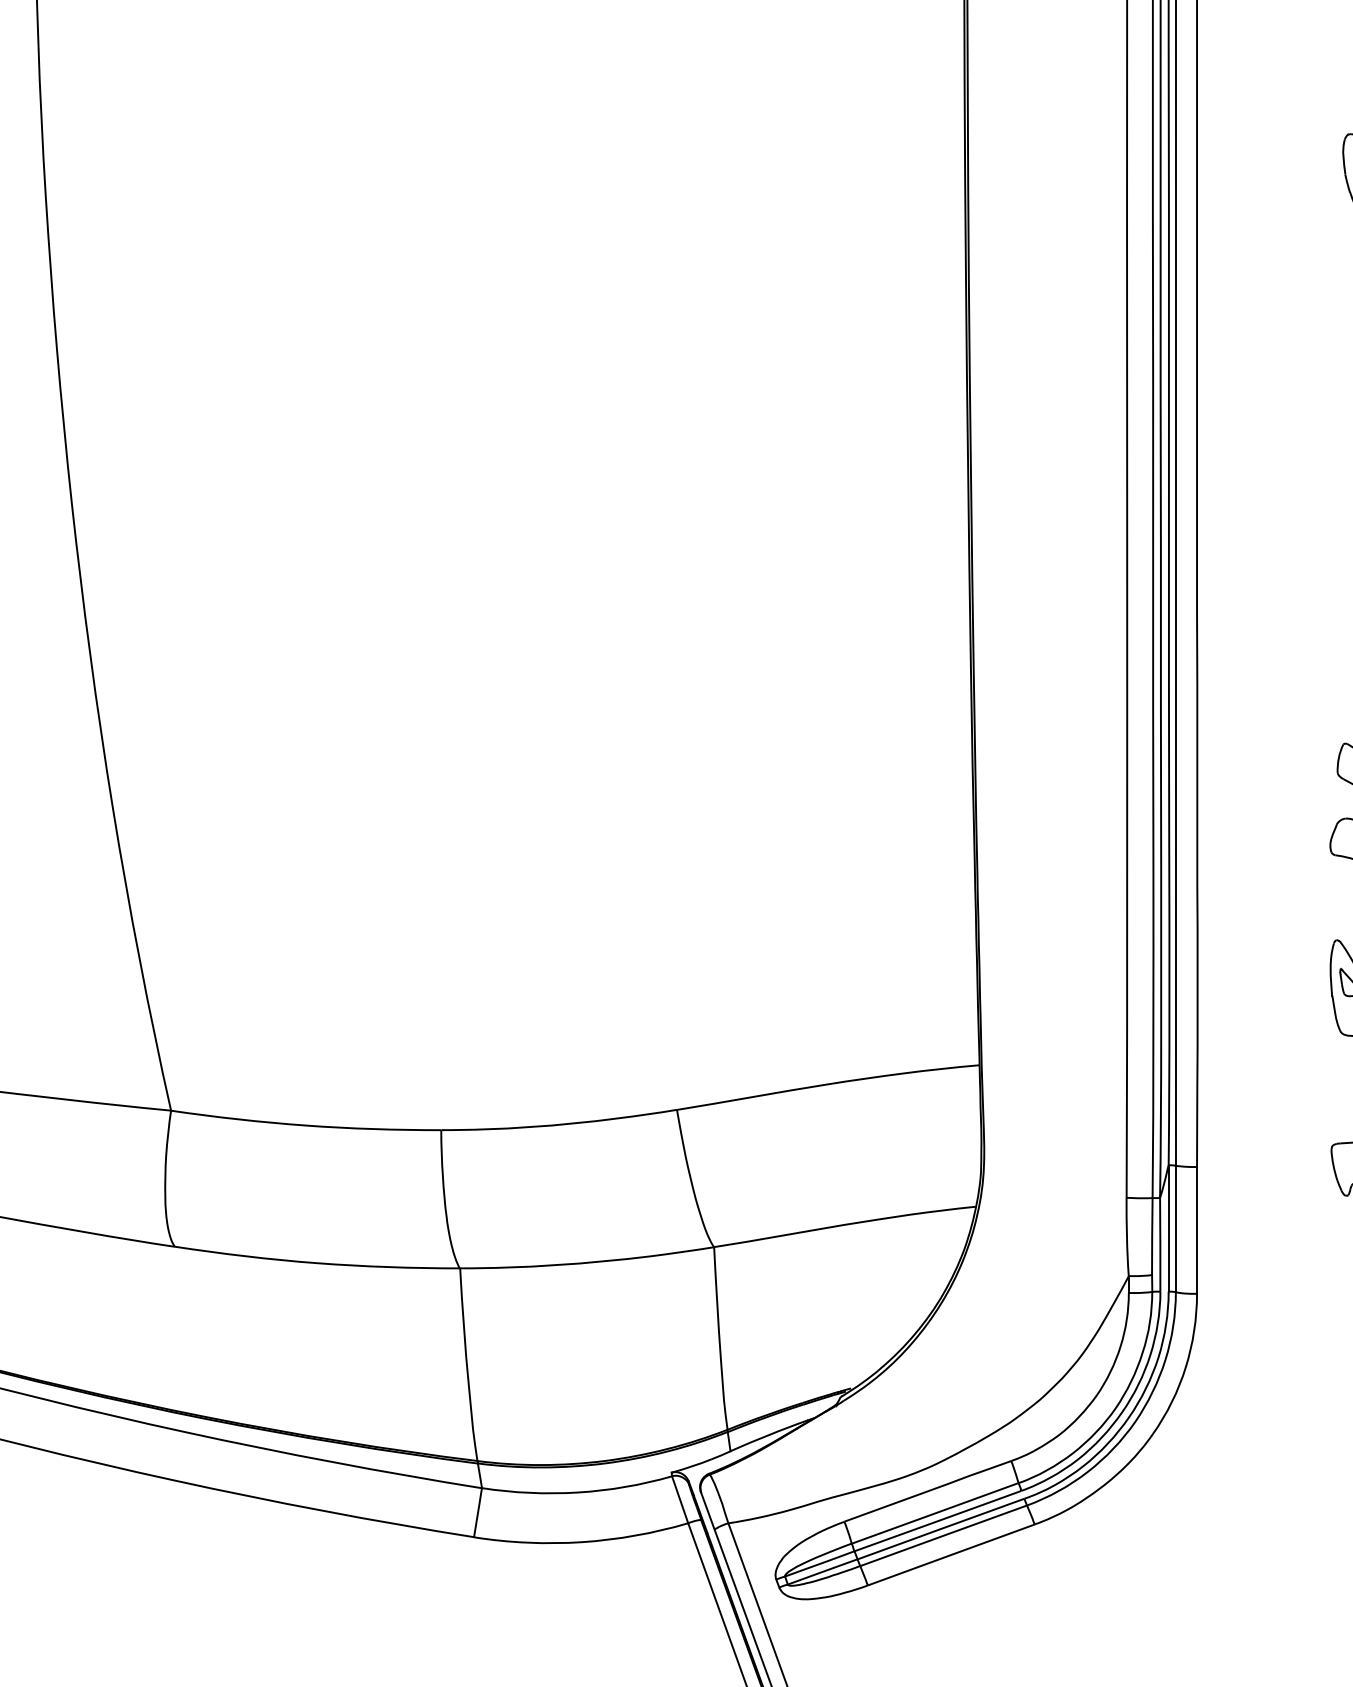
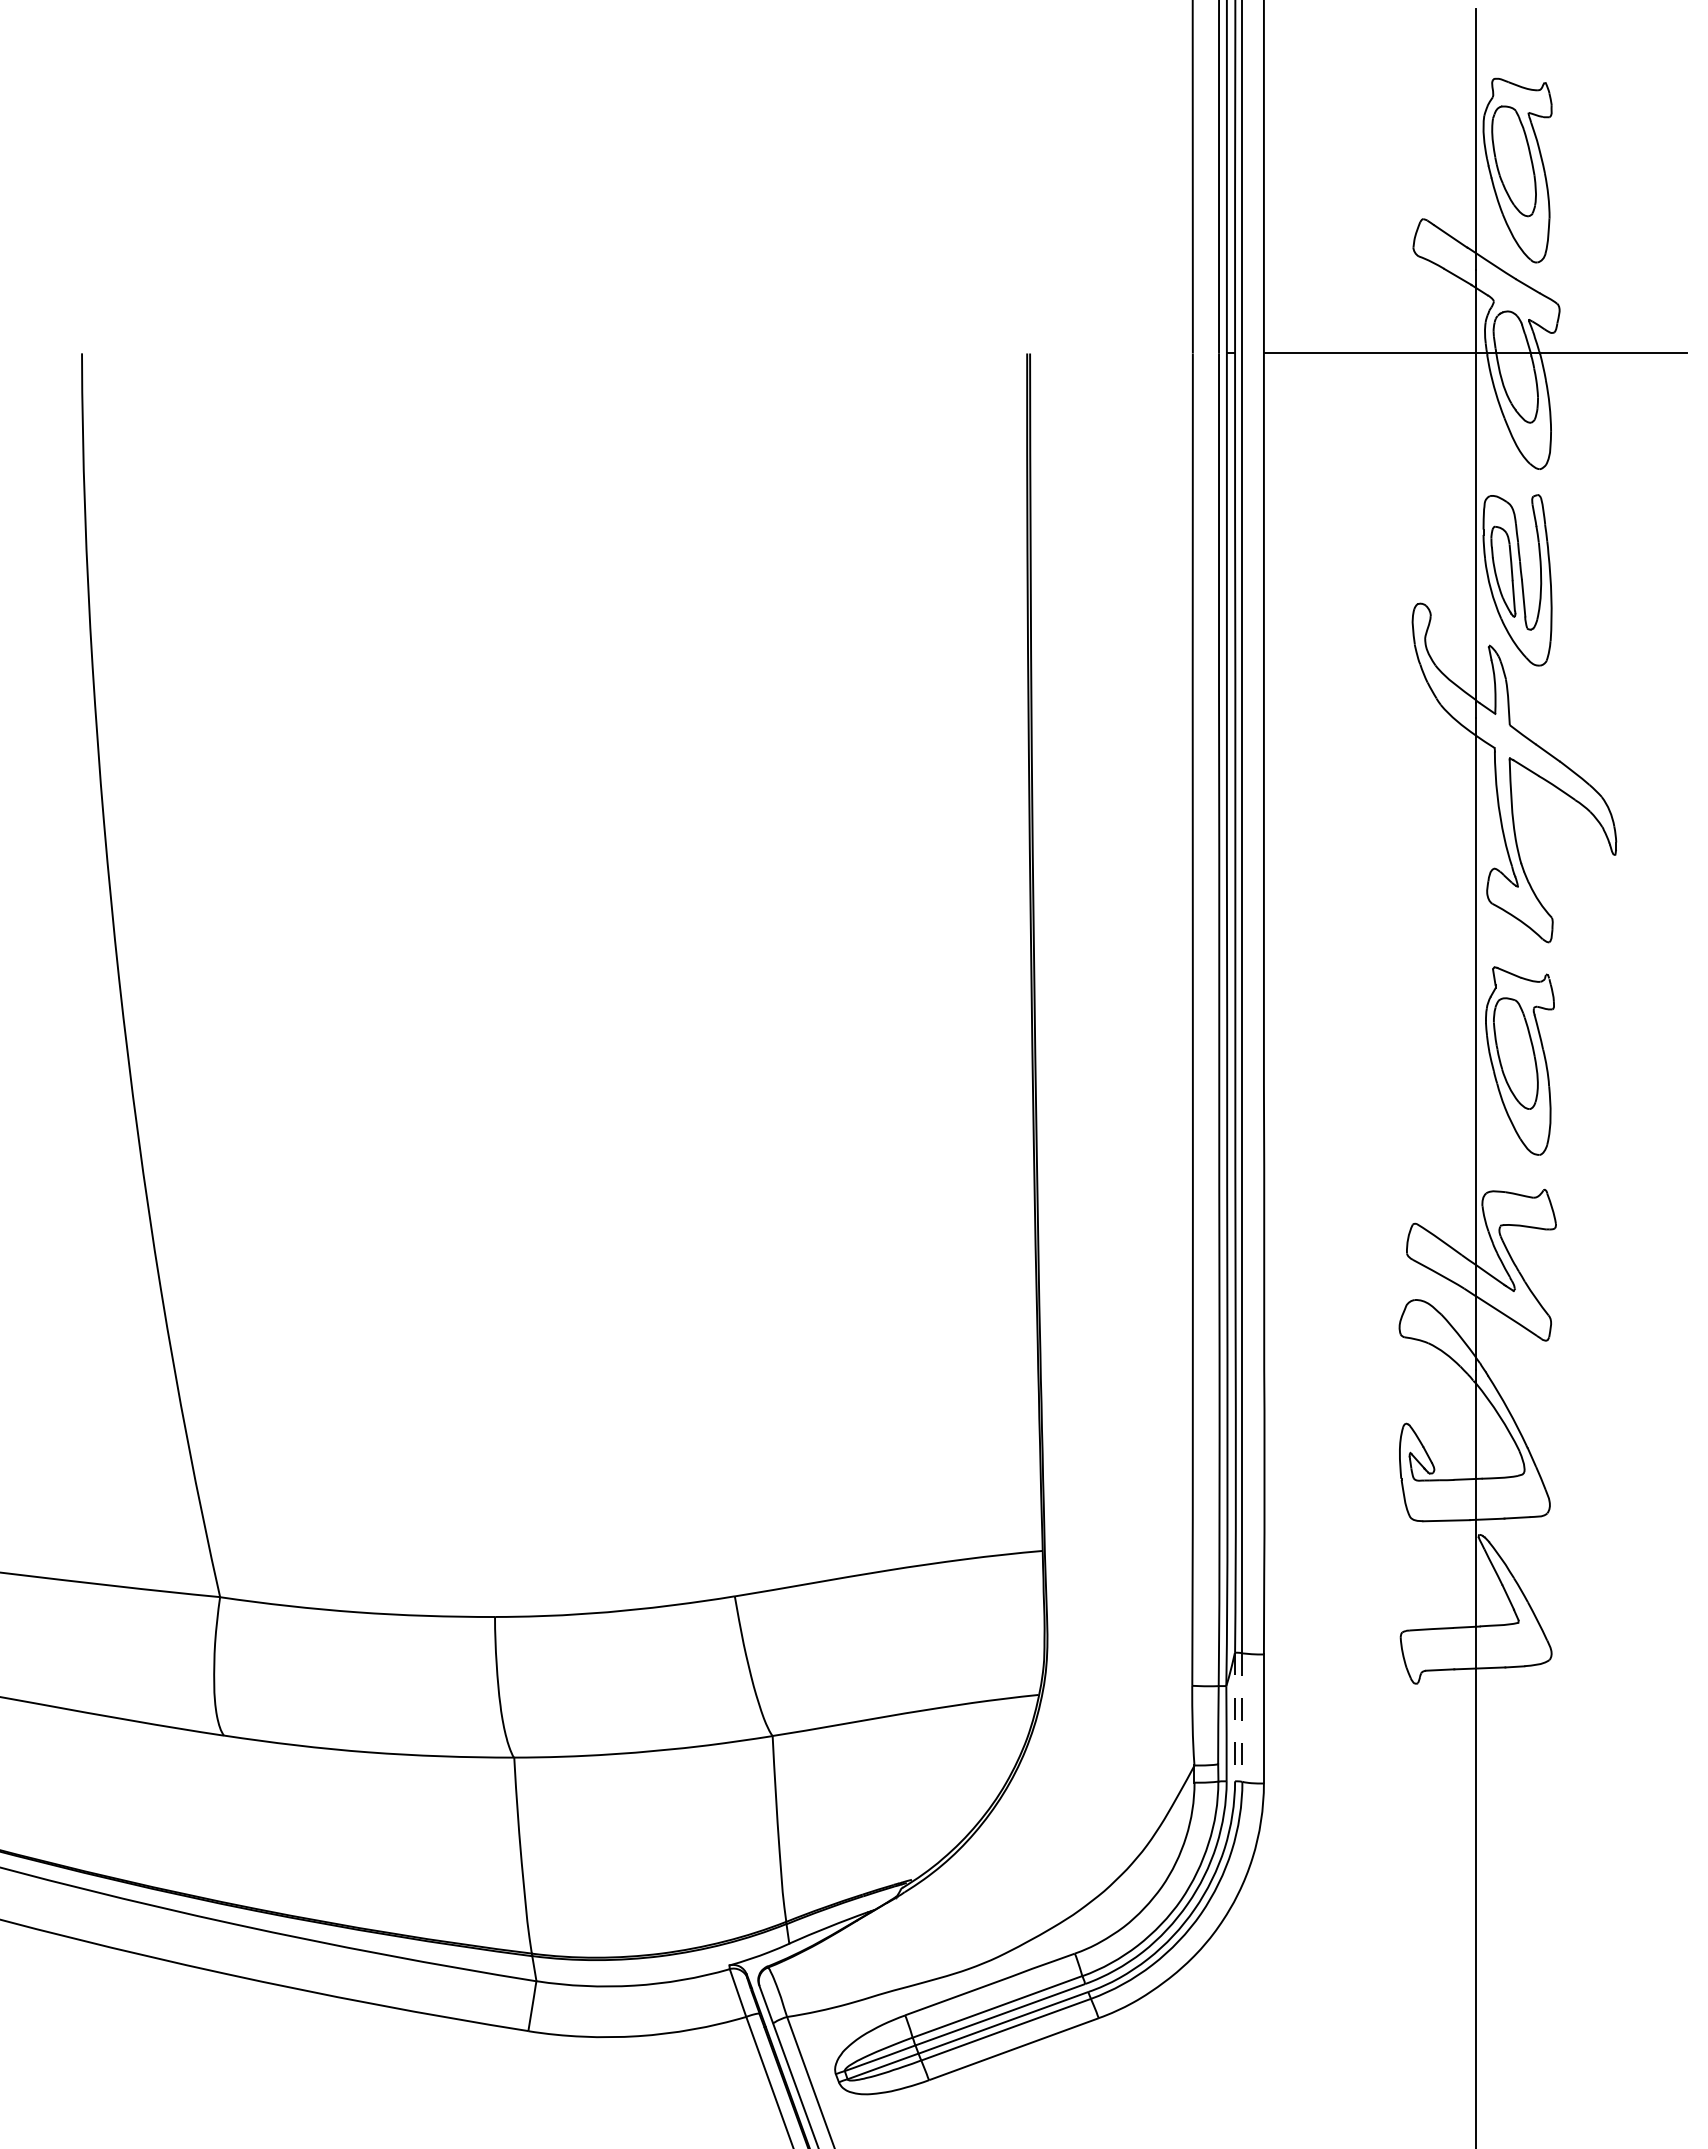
line: (1169, 1227) -> (1235, 1716), solid -> dashed
line: (1175, 1228) -> (1242, 1717), solid -> dashed

